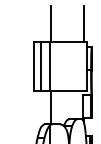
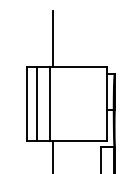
line: (83, 23) -> (102, 37), removed

